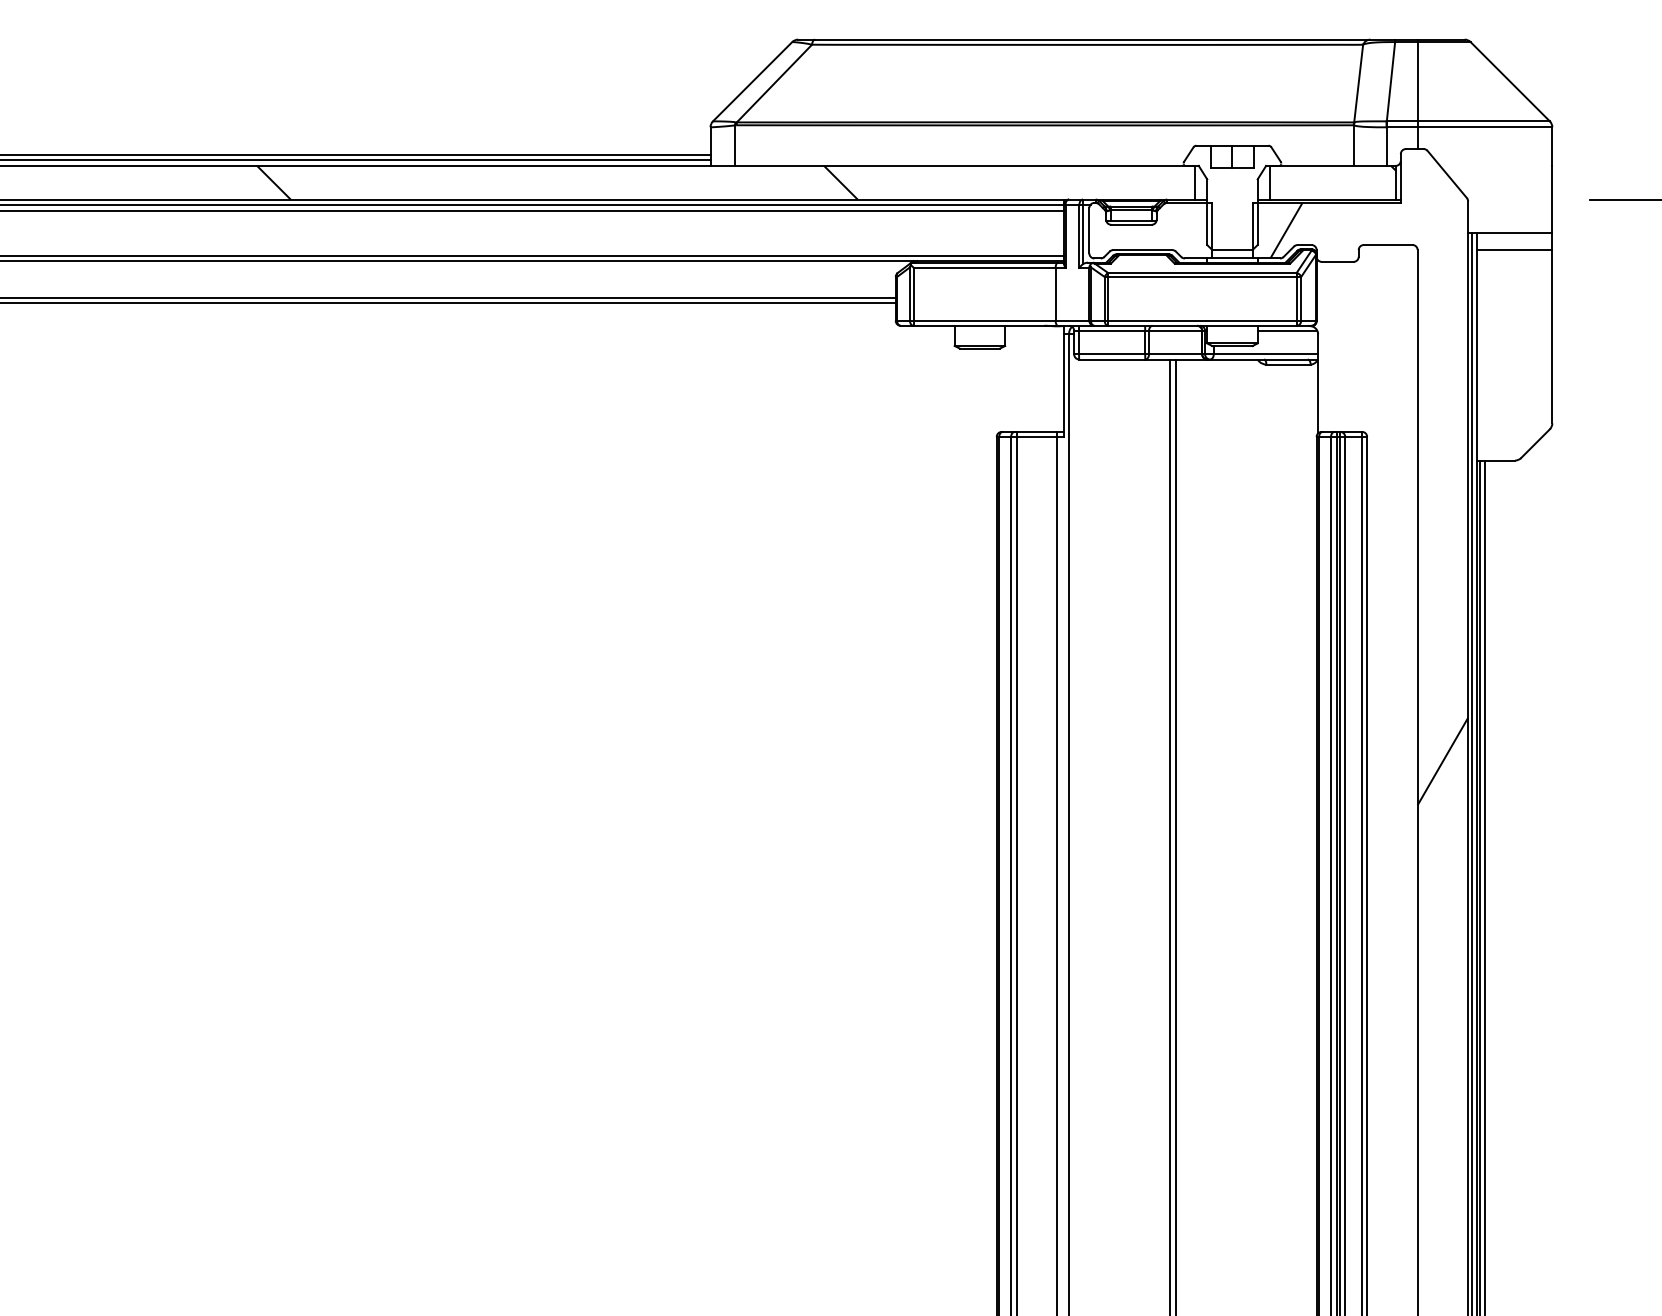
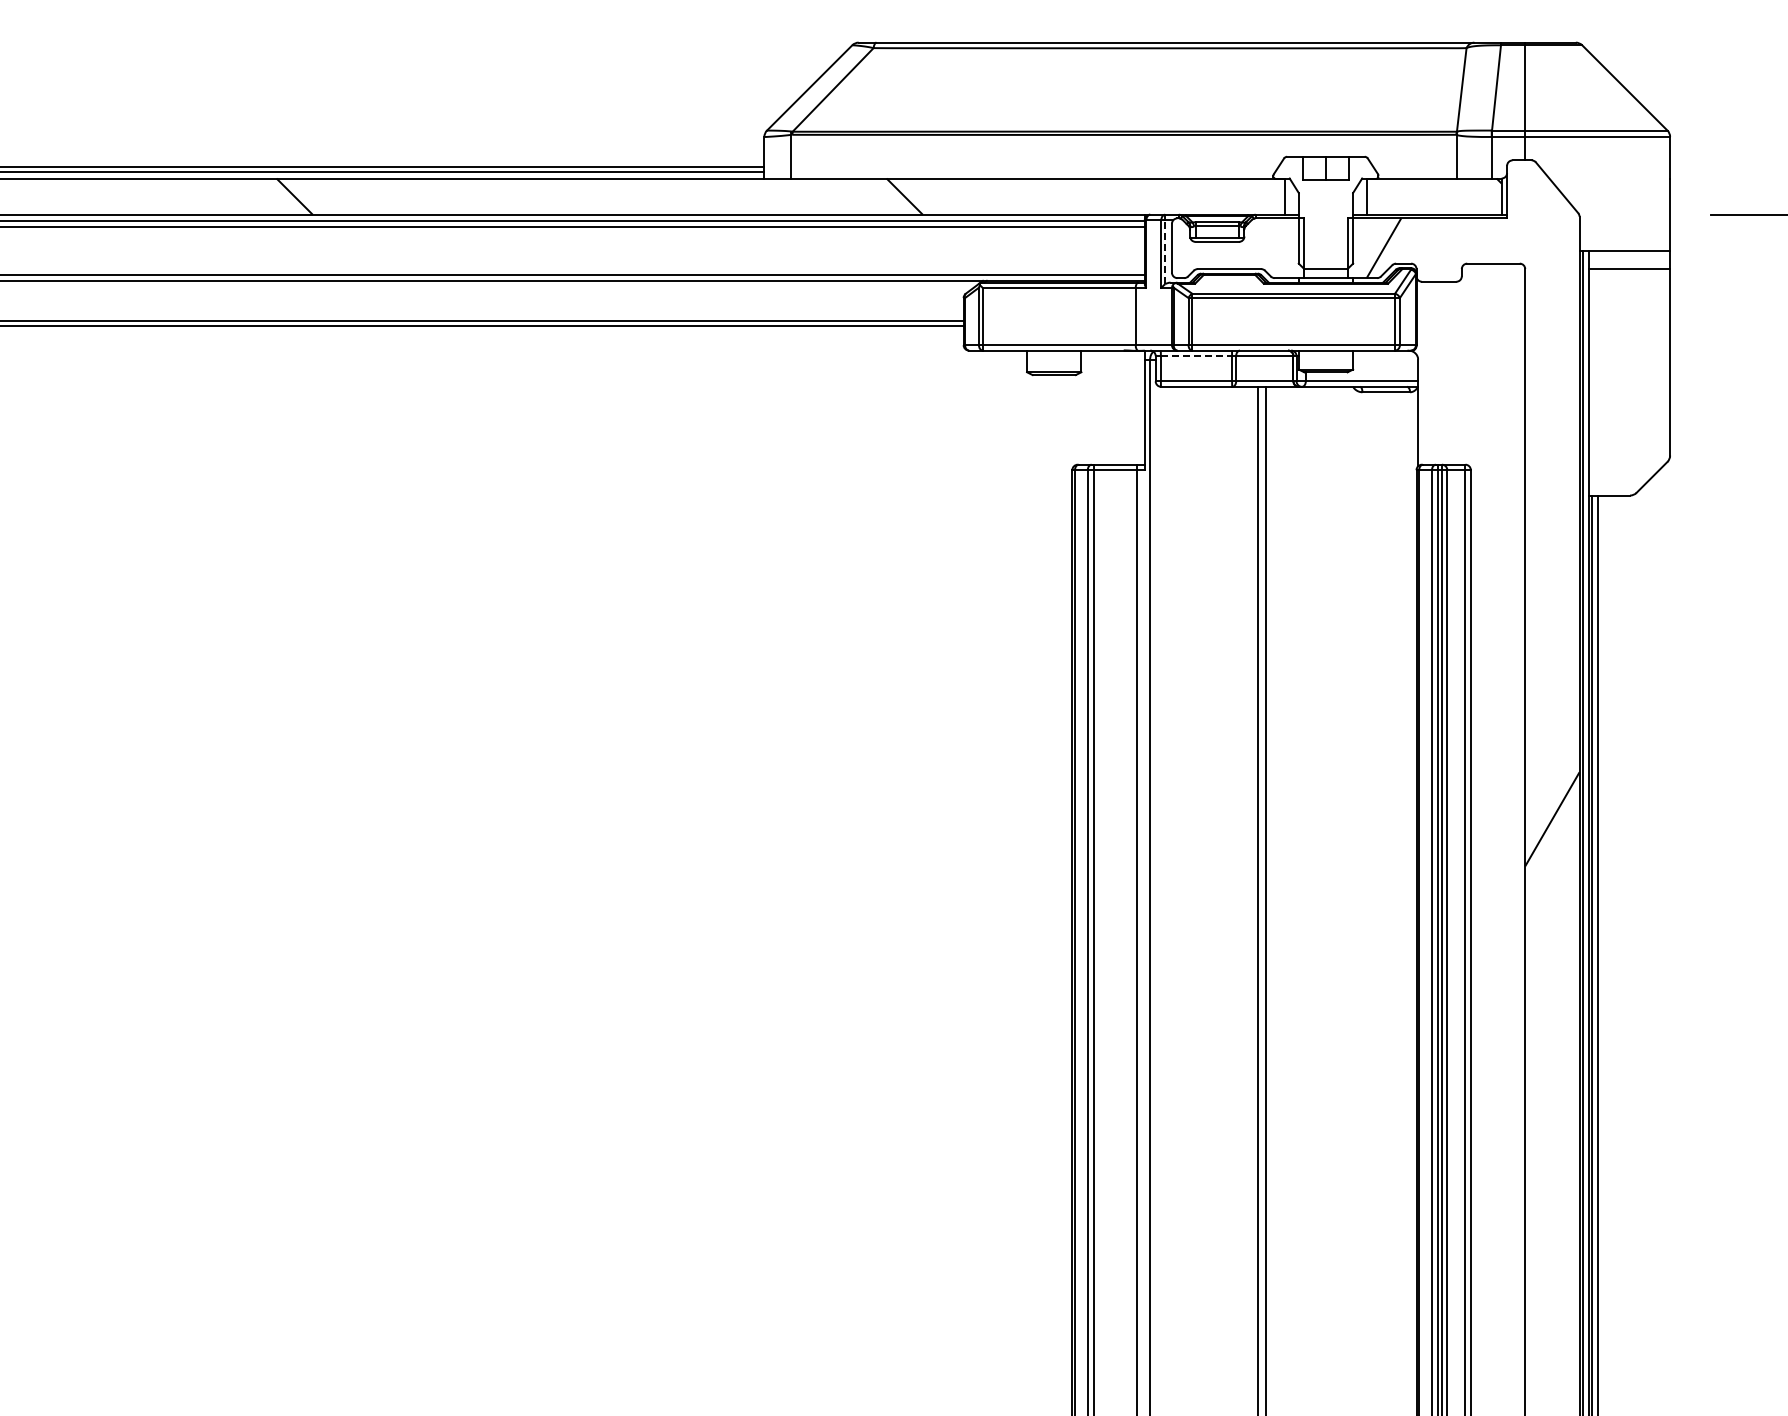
line: (1083, 233) -> (1165, 251), solid -> dashed
line: (1112, 331) -> (1196, 356), solid -> dashed
line: (1287, 331) -> (1385, 356), removed

